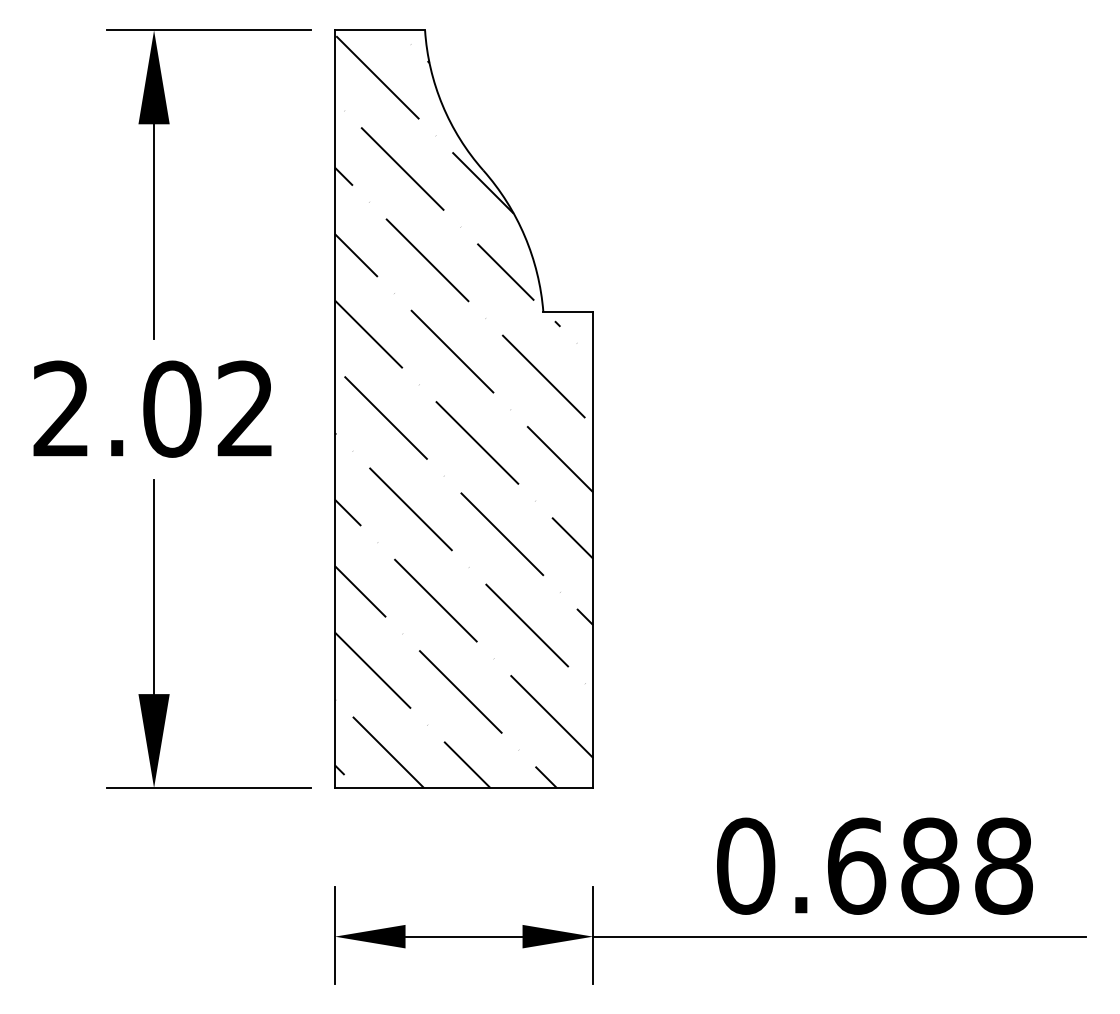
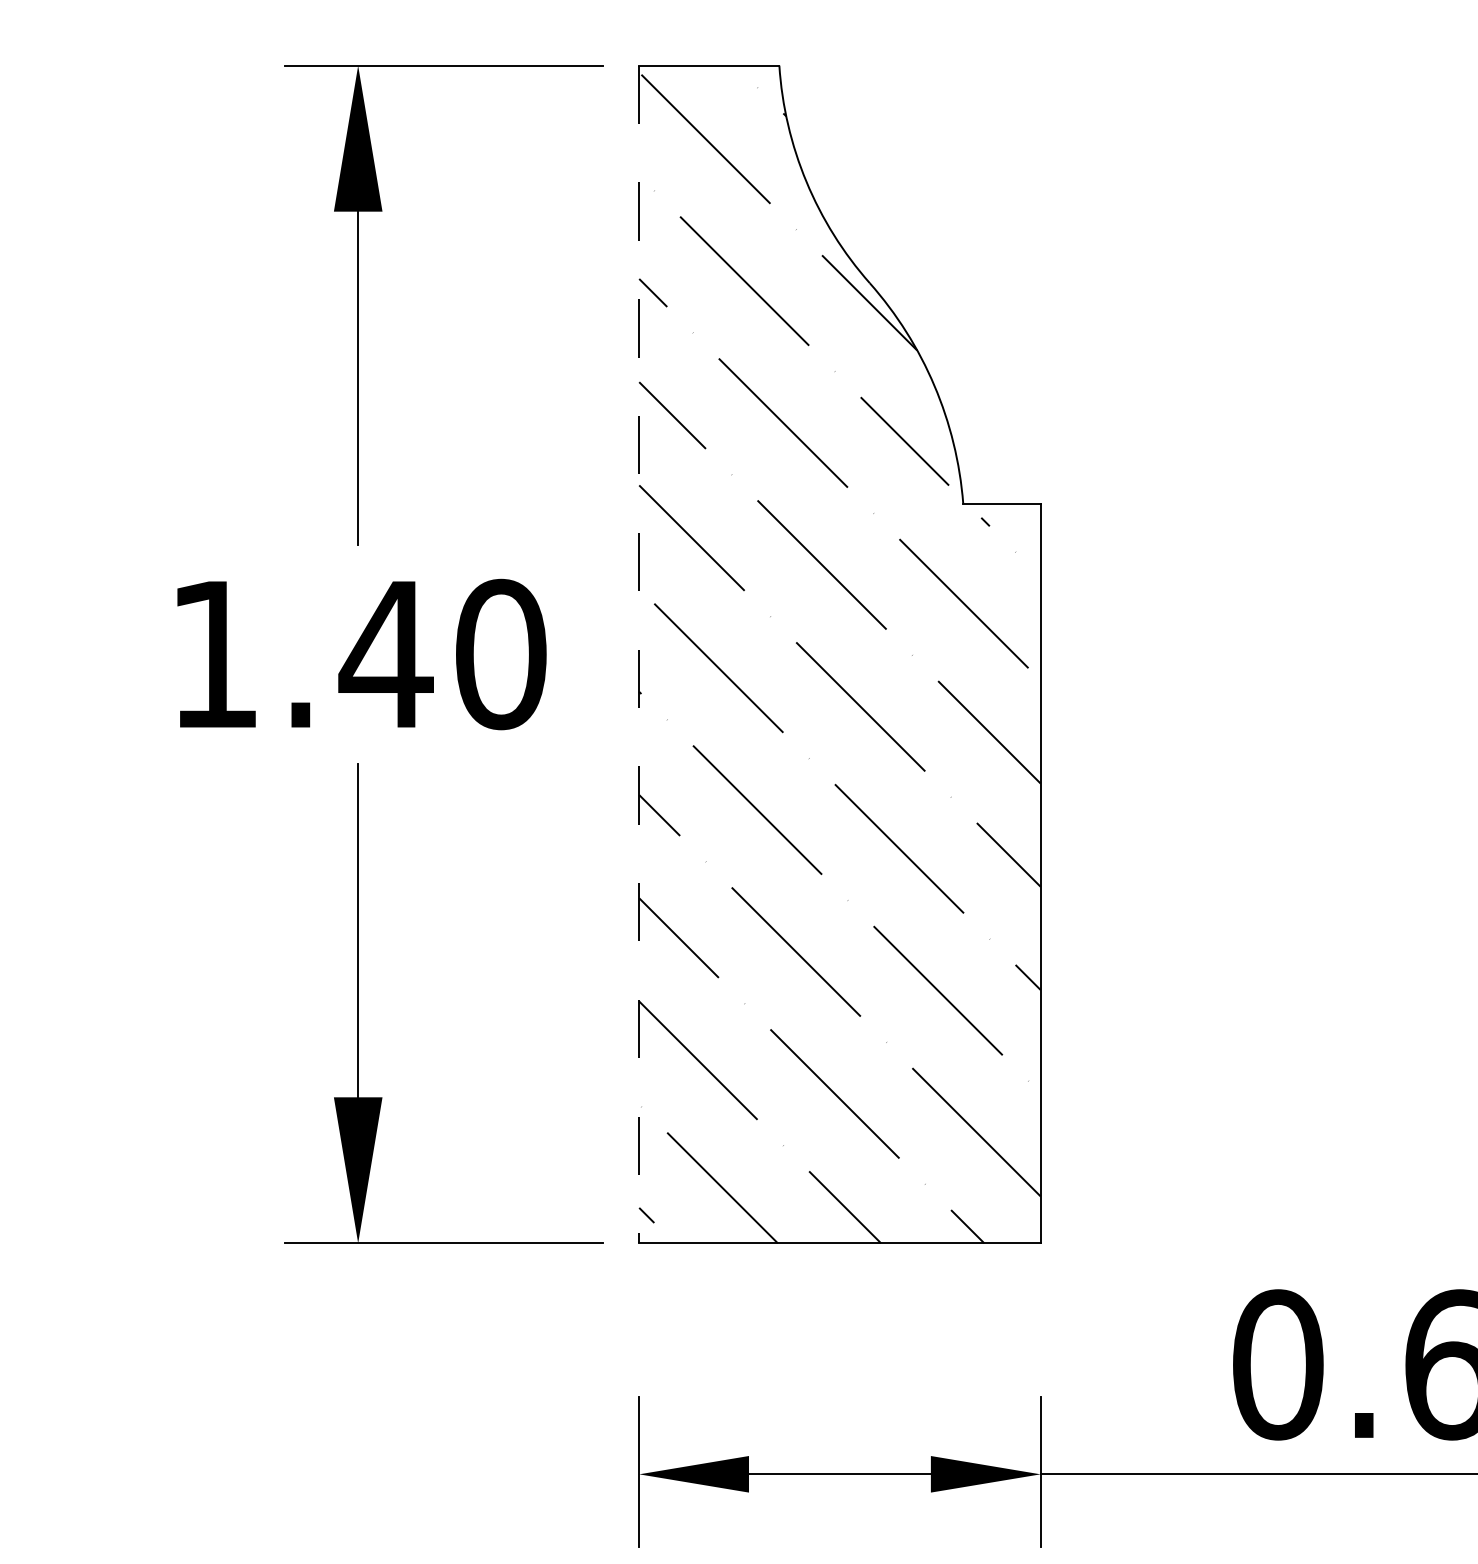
text: (154, 408) -> (358, 653), 2.02 -> 1.40
line: (334, 409) -> (638, 654), solid -> dashed

